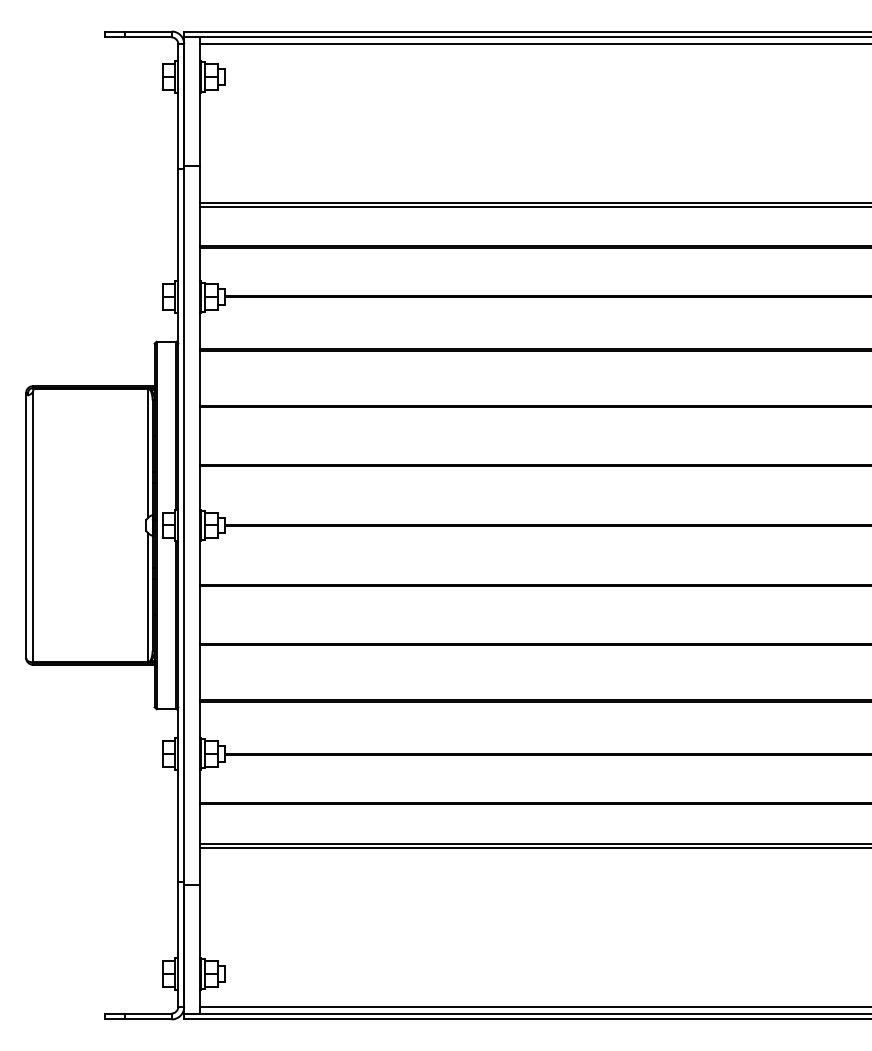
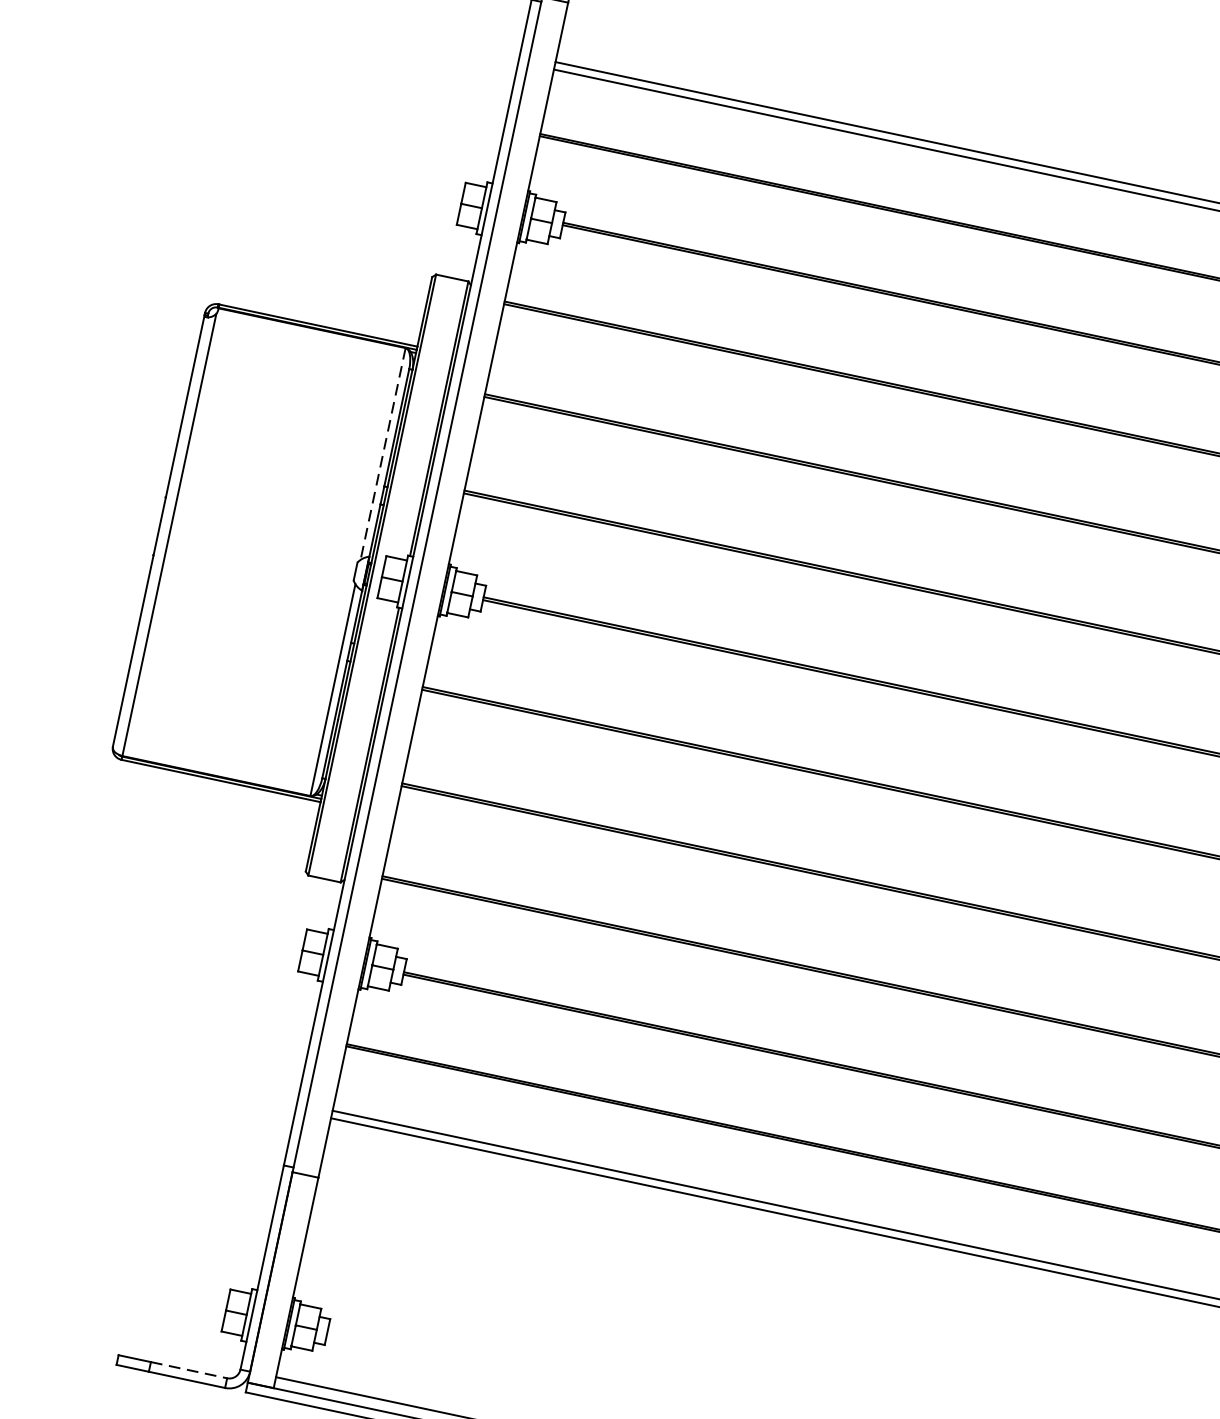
line: (147, 453) -> (382, 454), solid -> dashed
line: (148, 1013) -> (189, 1370), solid -> dashed

